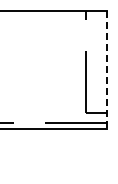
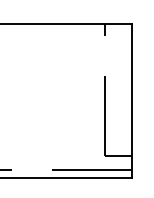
line: (106, 70) -> (131, 101), dashed -> solid

